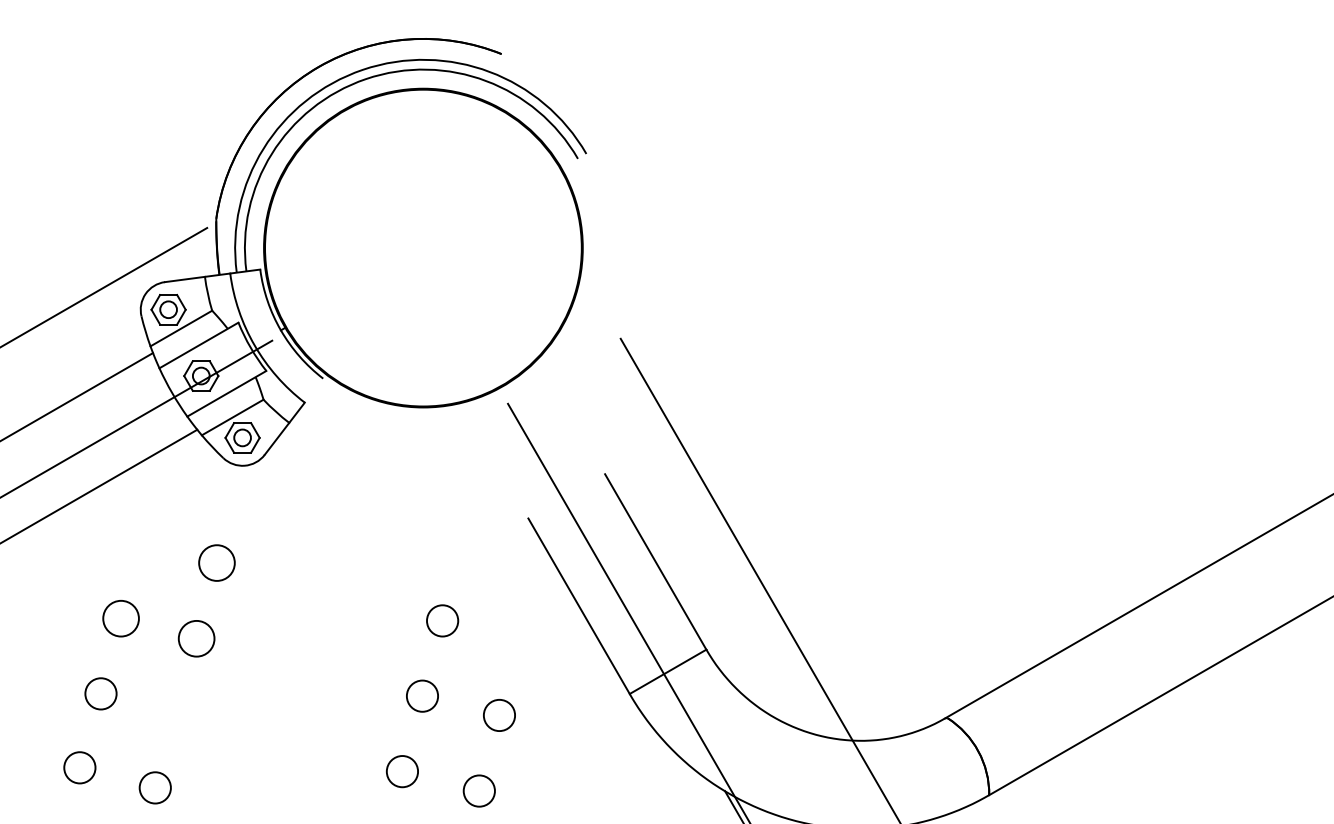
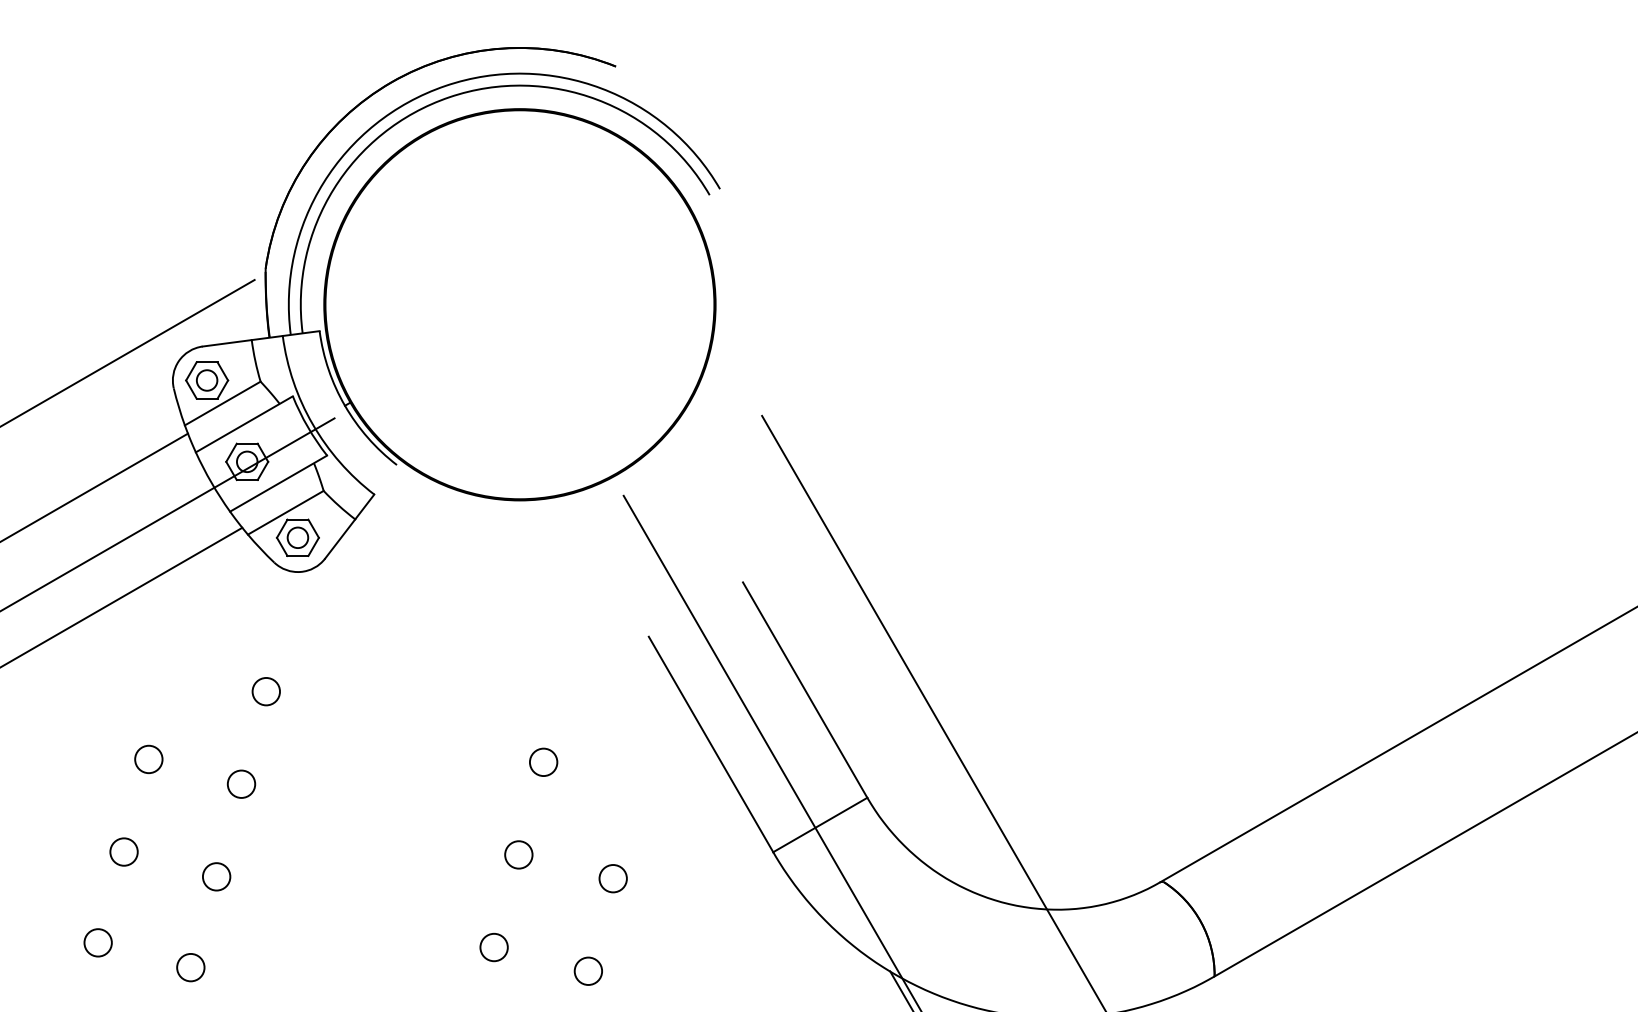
circle: (216, 563) -> (265, 691), size x0.62
circle: (120, 617) -> (148, 758), size x0.62
circle: (442, 620) -> (543, 761), size x0.71
circle: (196, 638) -> (241, 783), size x0.62
circle: (100, 693) -> (123, 851), size x0.71
circle: (422, 695) -> (518, 854), size x0.71
circle: (176, 713) -> (216, 876), added
circle: (498, 715) -> (612, 878), size x0.71
circle: (79, 767) -> (97, 942), size x0.71
circle: (401, 771) -> (493, 947), size x0.71
circle: (155, 787) -> (190, 967), size x0.71
circle: (478, 790) -> (587, 970), size x0.71

